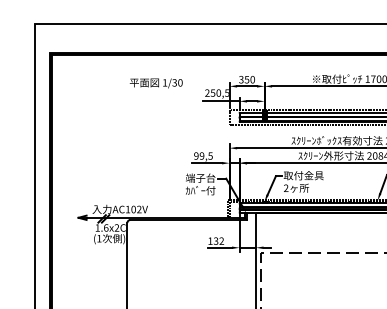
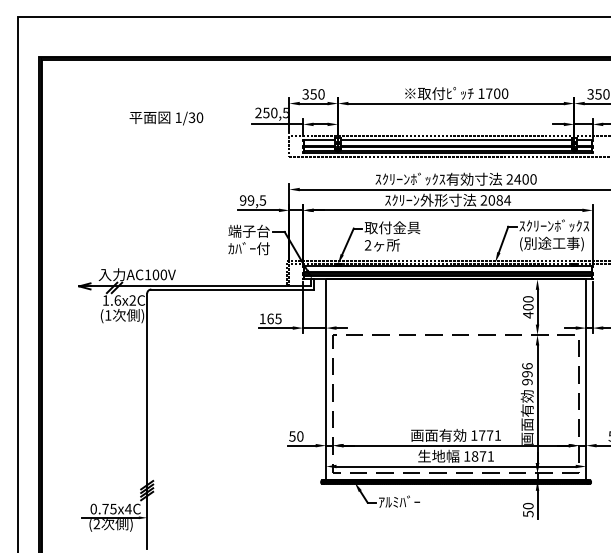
text: (156, 83) -> (166, 118), moved
text: (139, 209) -> (163, 274), AC102V -> AC100V
text: (218, 240) -> (274, 318), 132 -> 165

